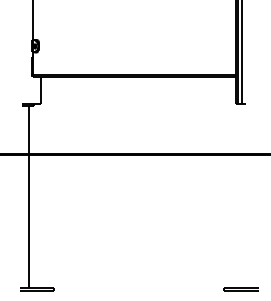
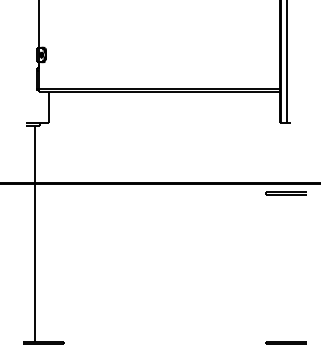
line: (240, 162) -> (284, 192), added

